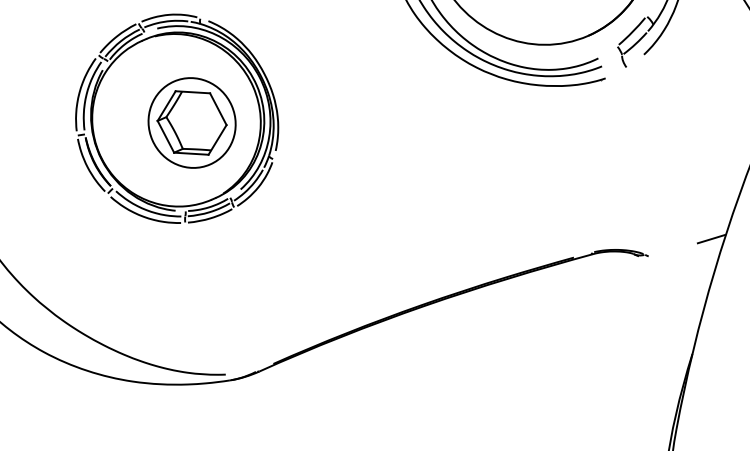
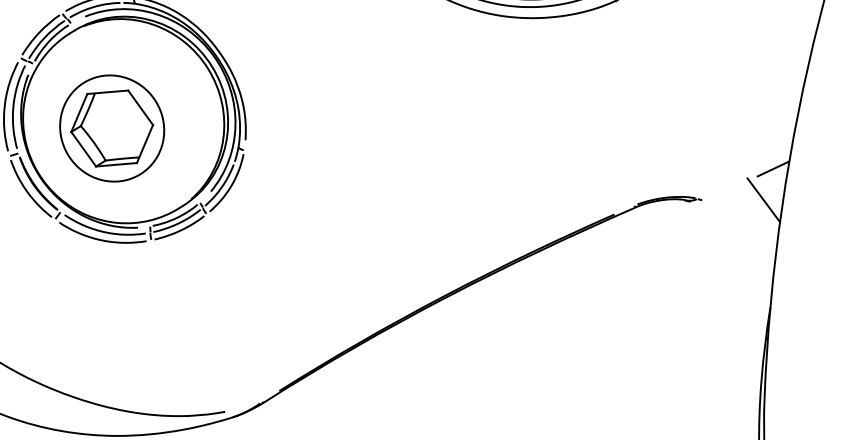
part: (191, 122) -> (111, 128), moved
line: (699, 263) -> (763, 199), added

